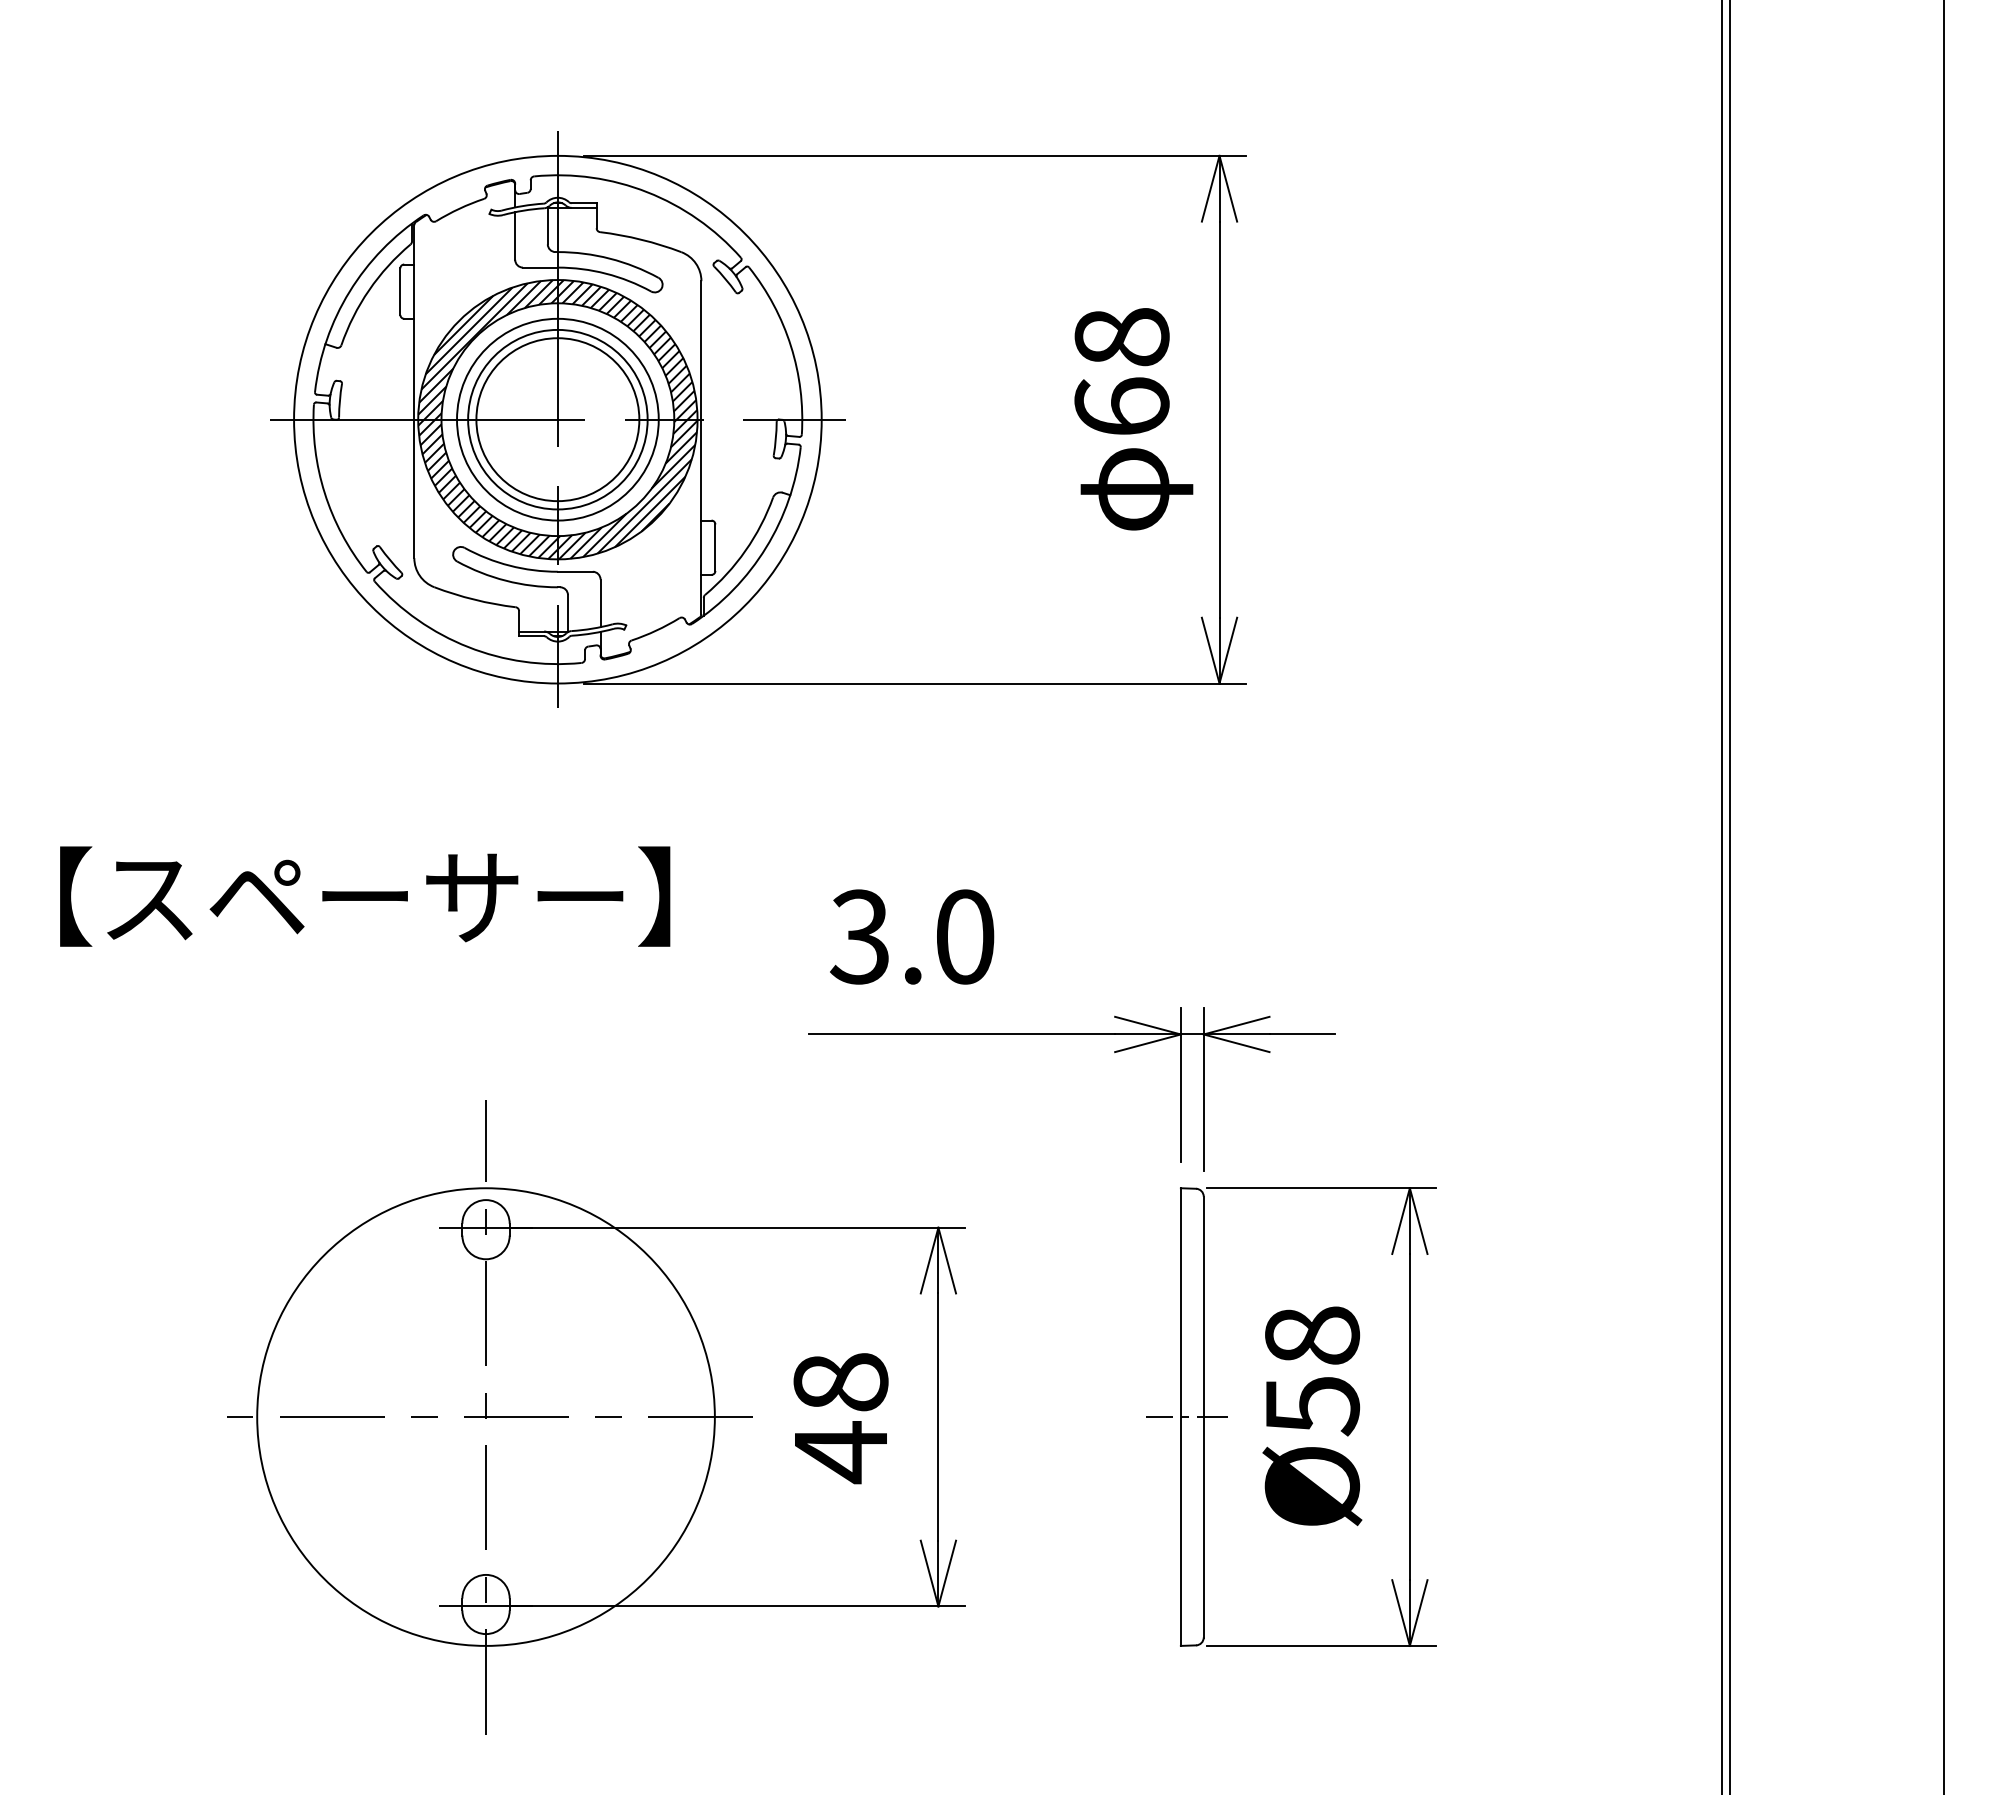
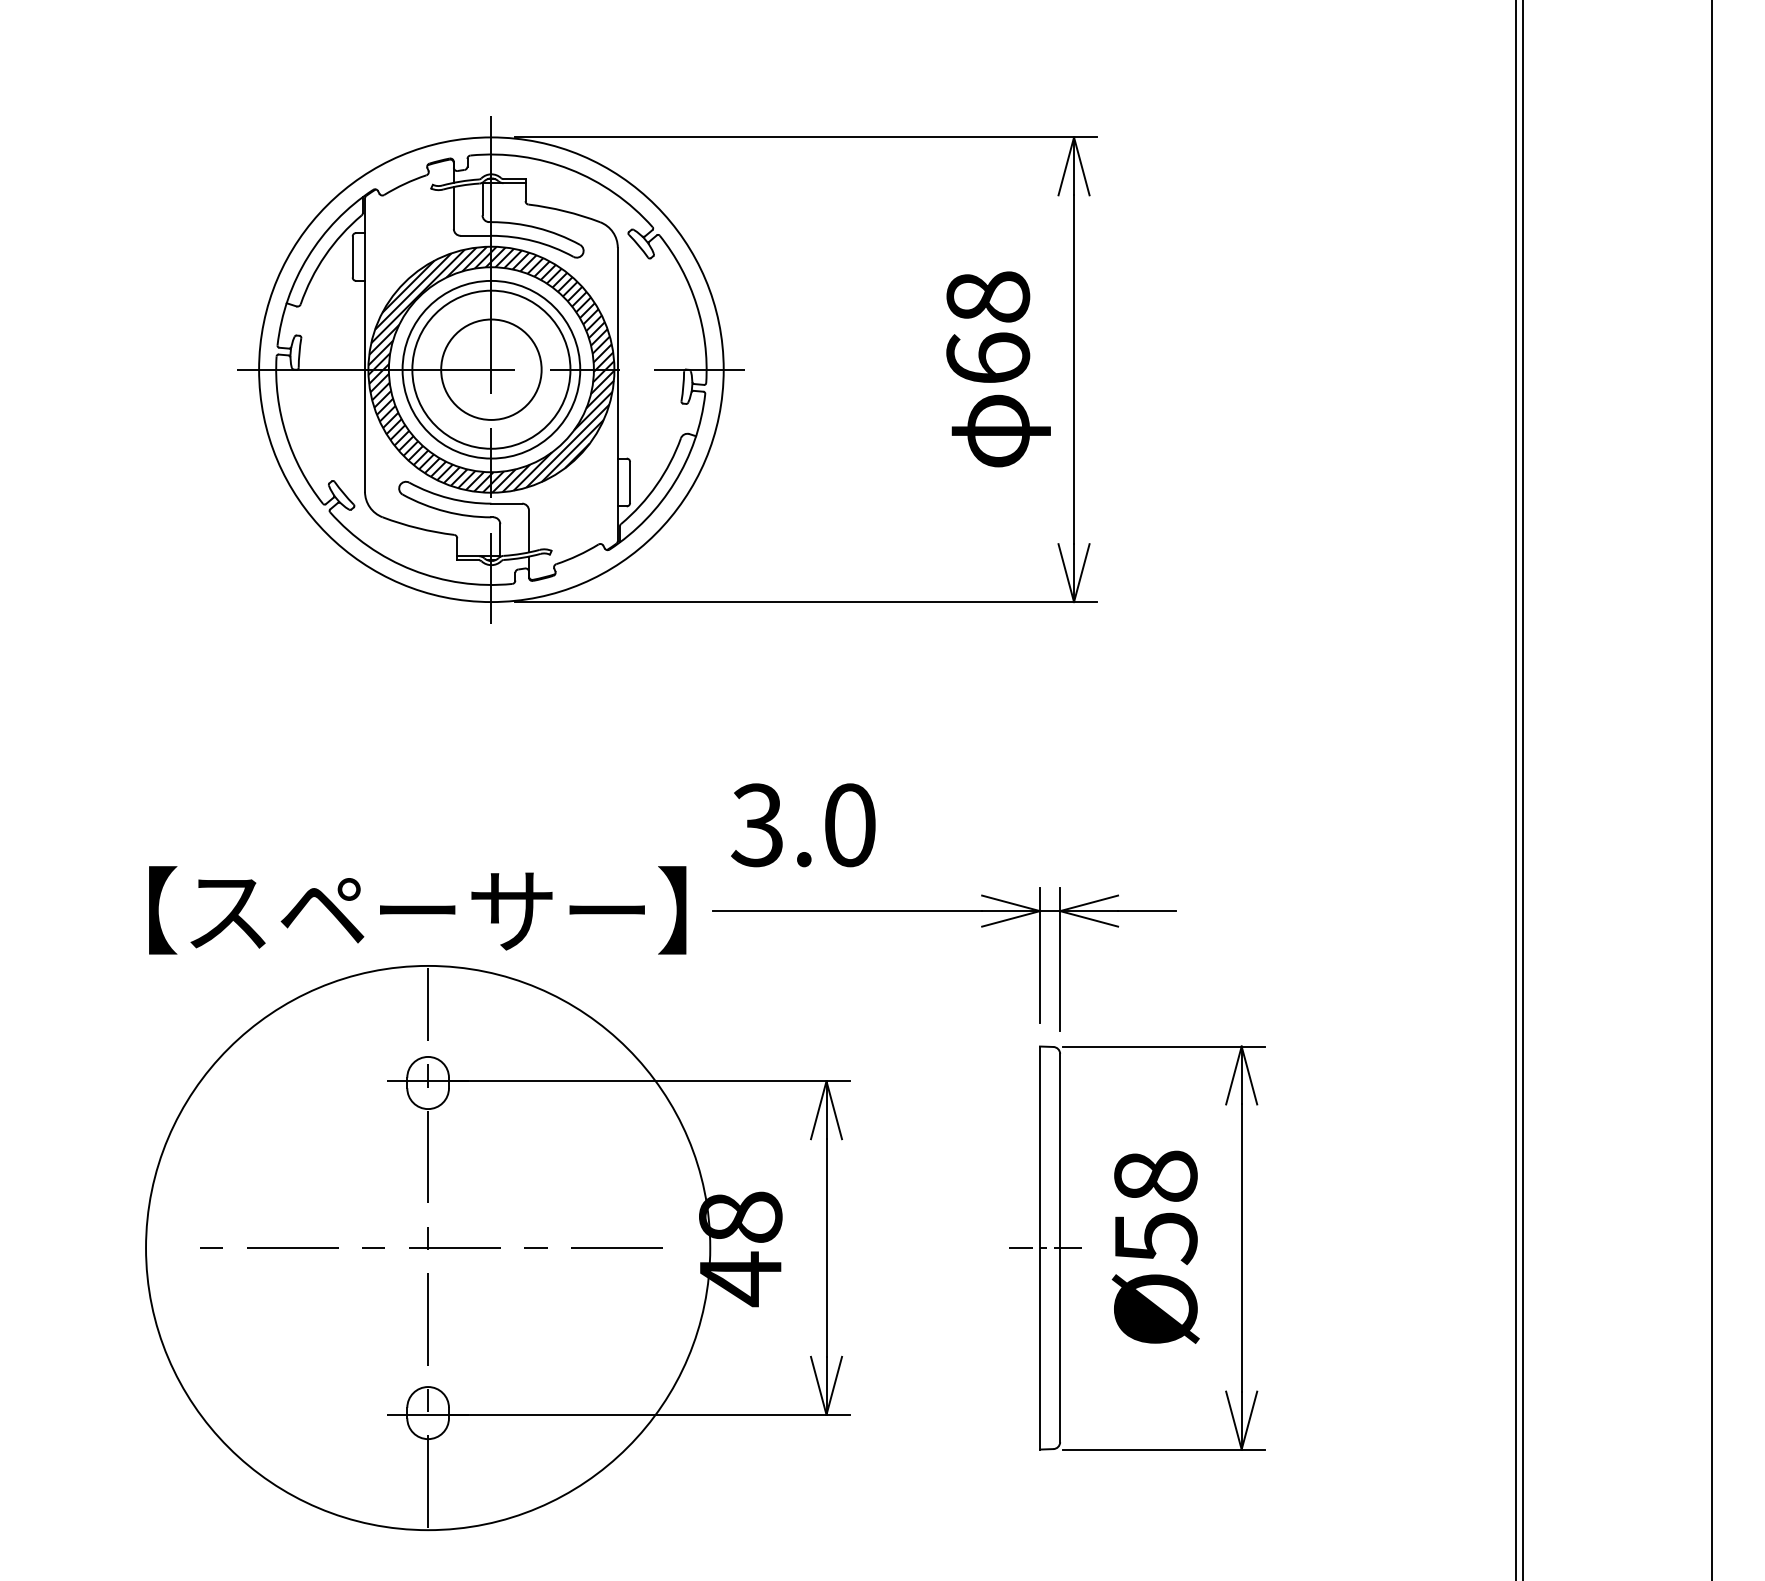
circle: (557, 419) -> (491, 369), size x0.7
text: (365, 896) -> (417, 910), moved
circle: (485, 1416) -> (427, 1247), size x1.4

